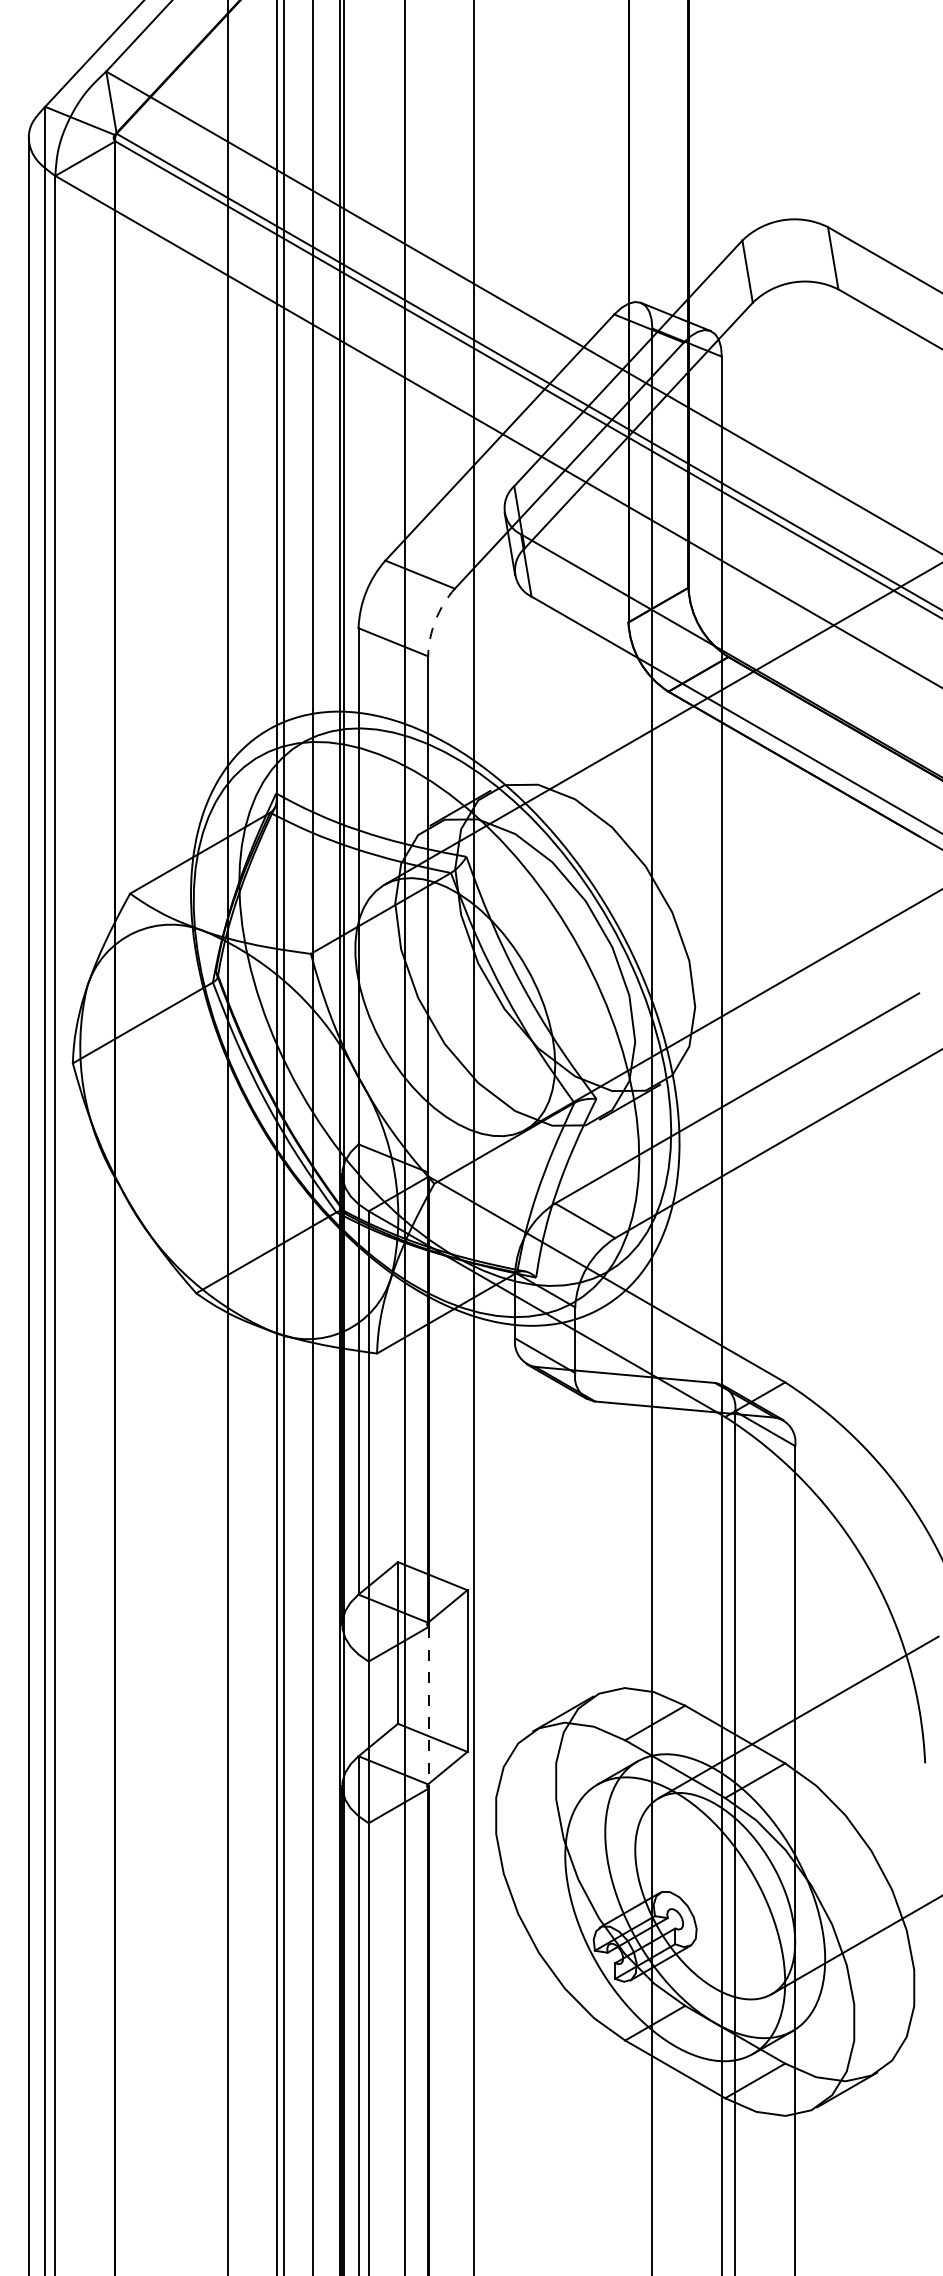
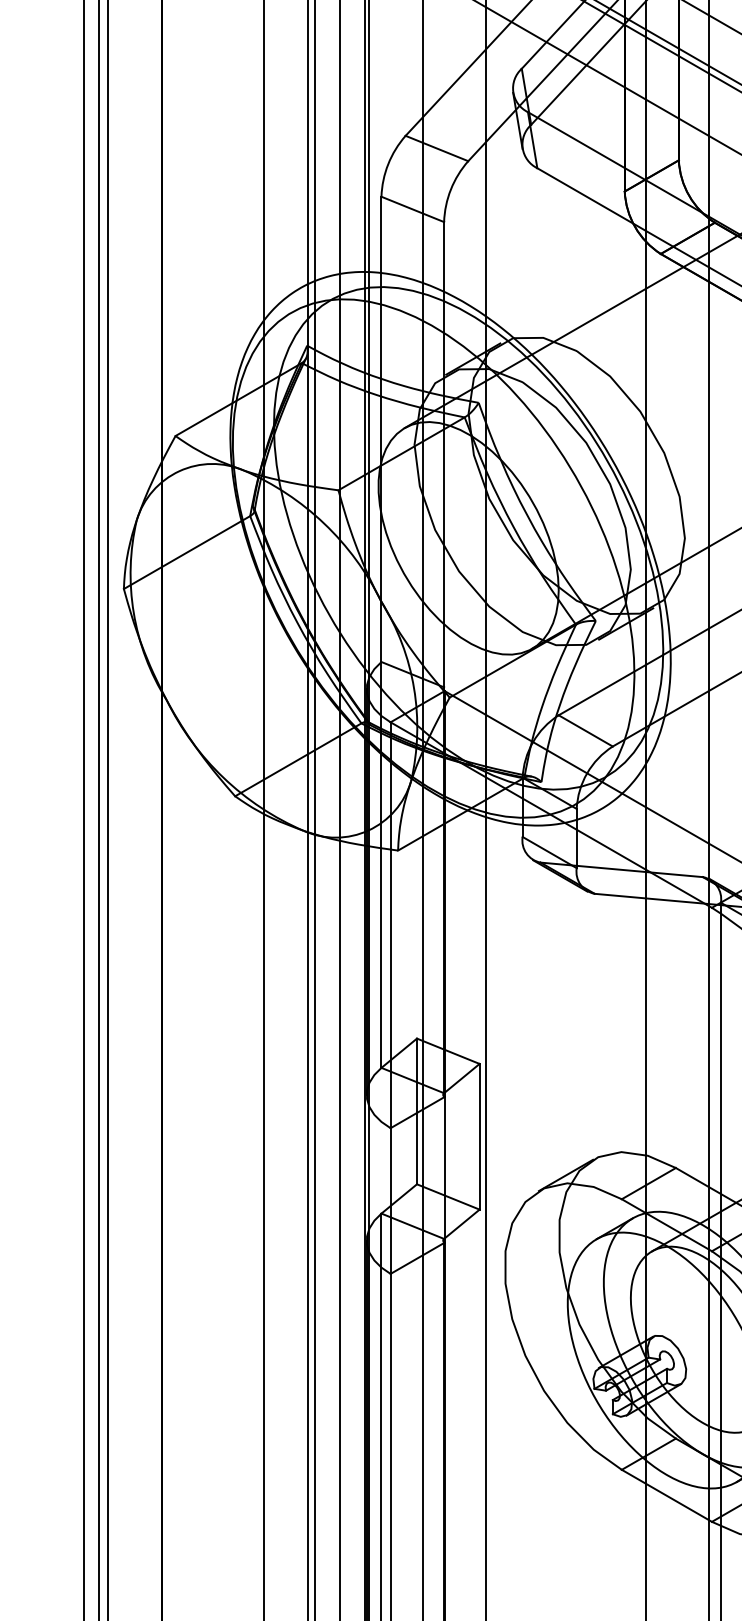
arc: (435, 620) -> (450, 189), dashed -> solid
line: (428, 1707) -> (444, 1169), dashed -> solid

